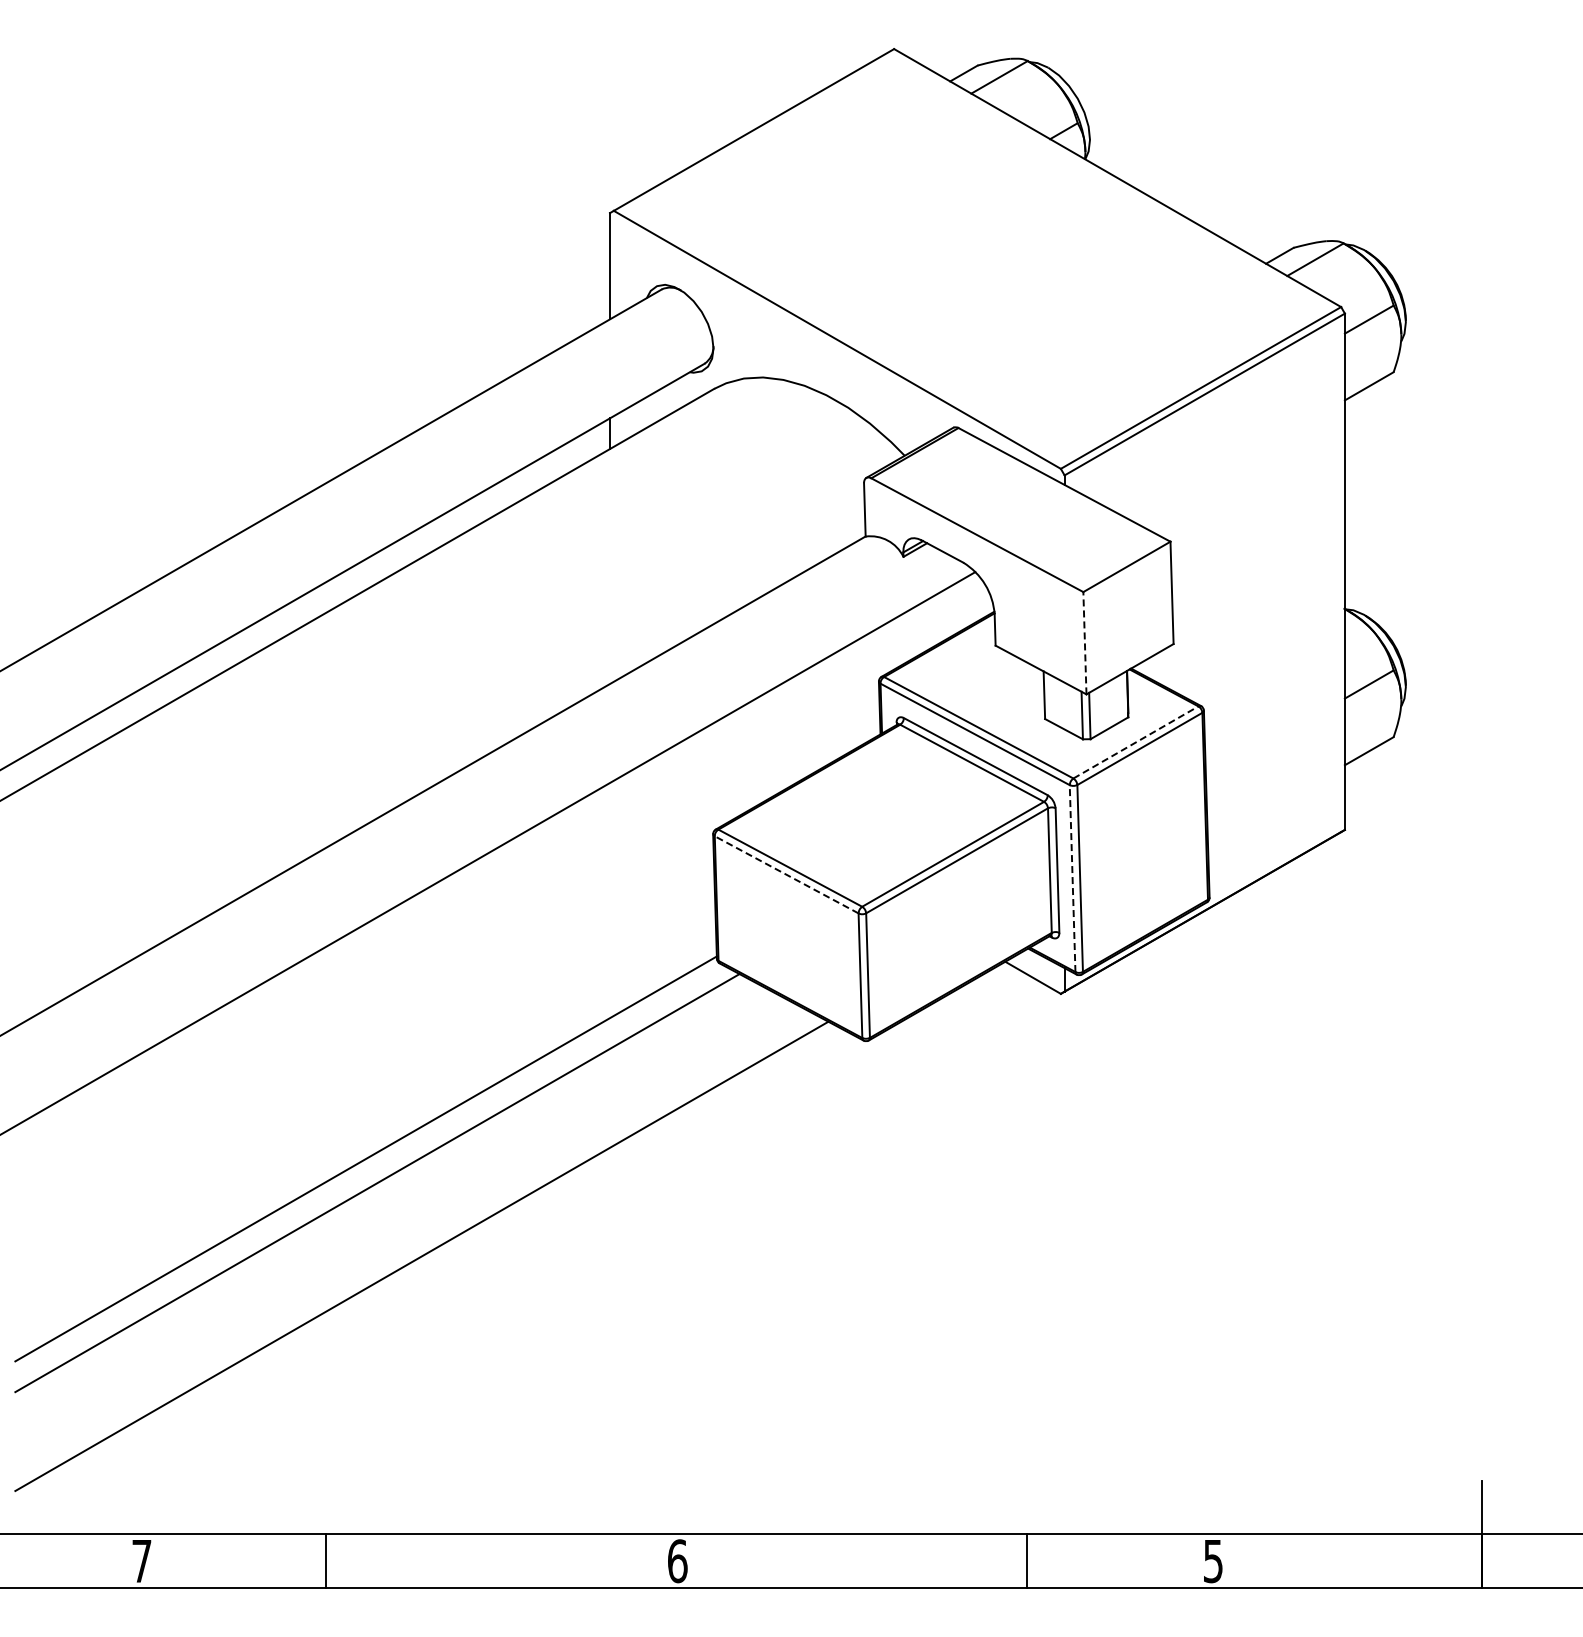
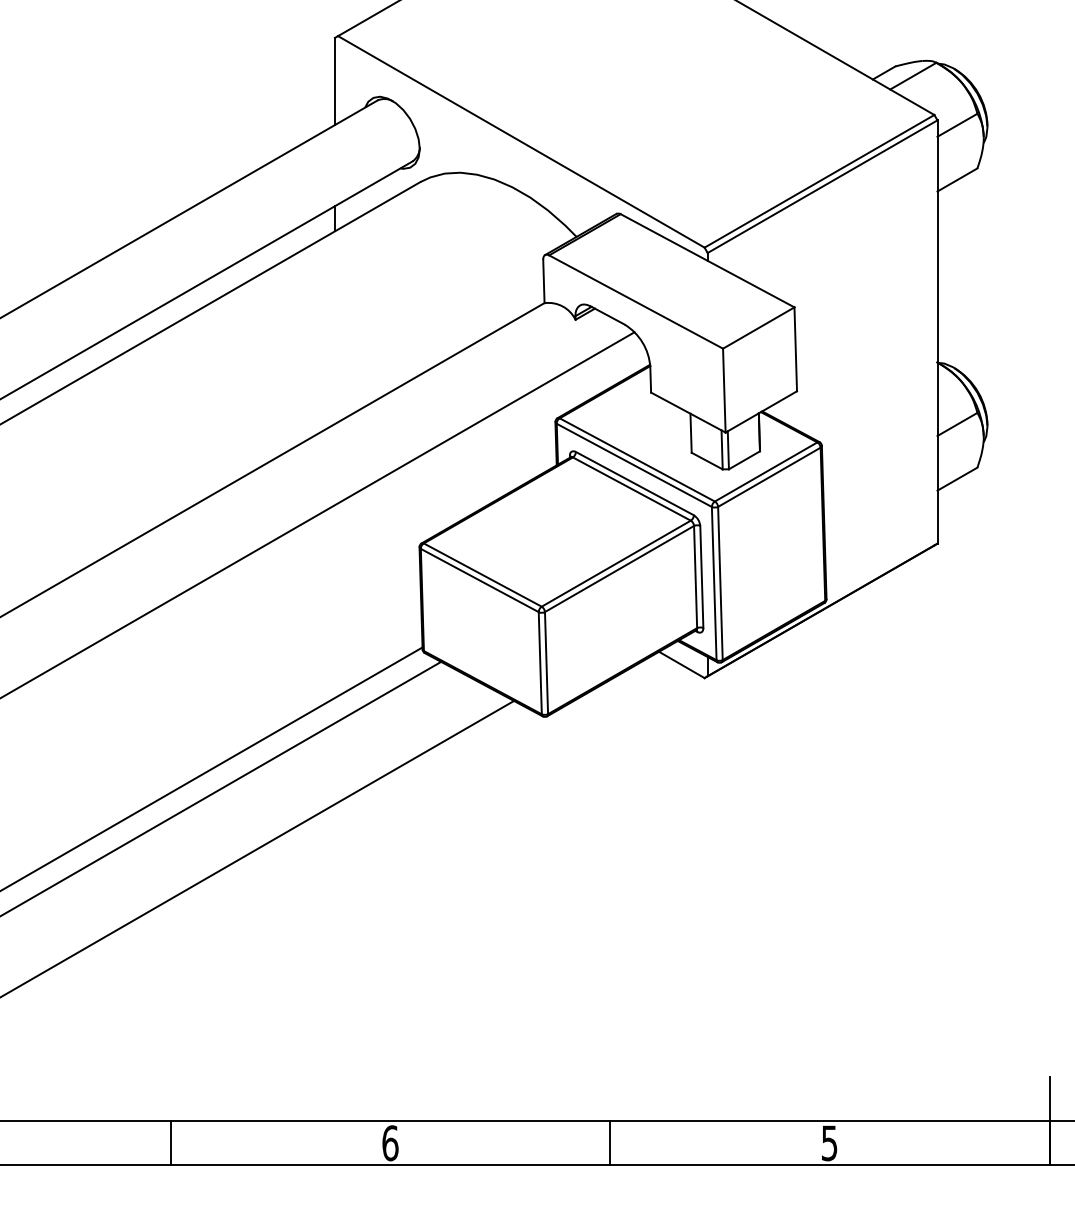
line: (1084, 642) -> (723, 390), dashed -> solid
line: (1136, 742) -> (766, 472), dashed -> solid
line: (786, 874) -> (479, 580), dashed -> solid
line: (1072, 878) -> (714, 583), dashed -> solid
line: (326, 1560) -> (171, 1142), moved
line: (1027, 1560) -> (610, 1142), moved

